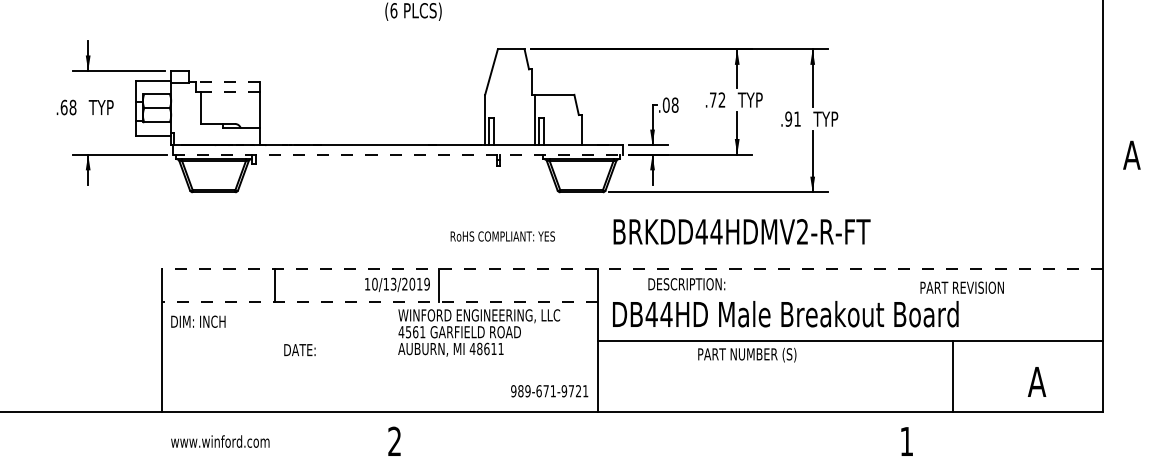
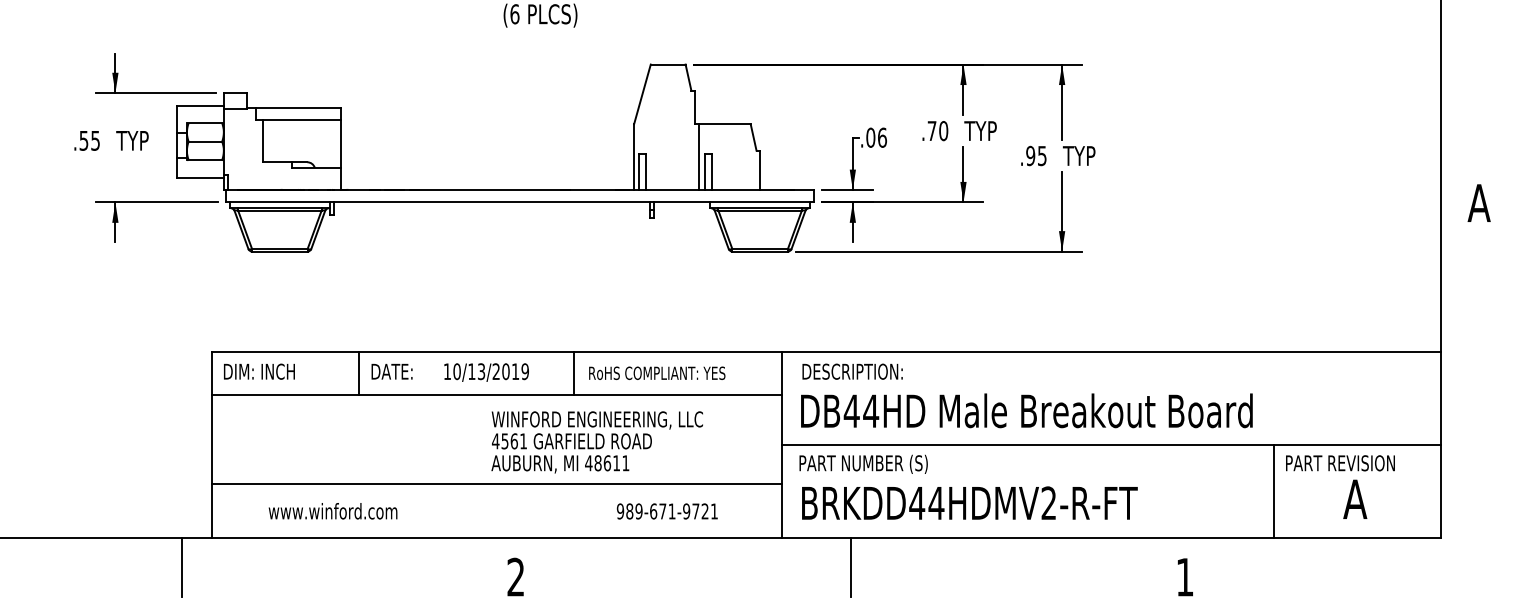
line: (228, 82) -> (298, 107), dashed -> solid
line: (230, 92) -> (301, 120), dashed -> solid
text: (721, 100) -> (943, 131), .72 -> .70
text: (675, 105) -> (882, 137), .08 -> .06
text: (68, 107) -> (89, 140), .68 -> .55
text: (797, 119) -> (1042, 156), .91 -> .95
line: (398, 154) -> (520, 202), dashed -> solid
text: (741, 231) -> (969, 502), moved
text: (503, 235) -> (657, 372), moved
line: (632, 268) -> (826, 351), dashed -> solid
text: (397, 284) -> (486, 372), moved
text: (686, 284) -> (852, 371), moved
text: (962, 287) -> (1340, 463), moved
line: (379, 301) -> (496, 394), dashed -> solid
text: (198, 321) -> (259, 371), moved
text: (478, 333) -> (596, 442), moved
text: (299, 349) -> (391, 371), moved
text: (747, 354) -> (863, 463), moved
line: (379, 369) -> (496, 483), added
line: (952, 375) -> (1273, 491), moved
text: (548, 391) -> (666, 511), moved
line: (138, 434) -> (181, 567), added
line: (651, 434) -> (851, 567), added
text: (219, 441) -> (332, 511), moved

